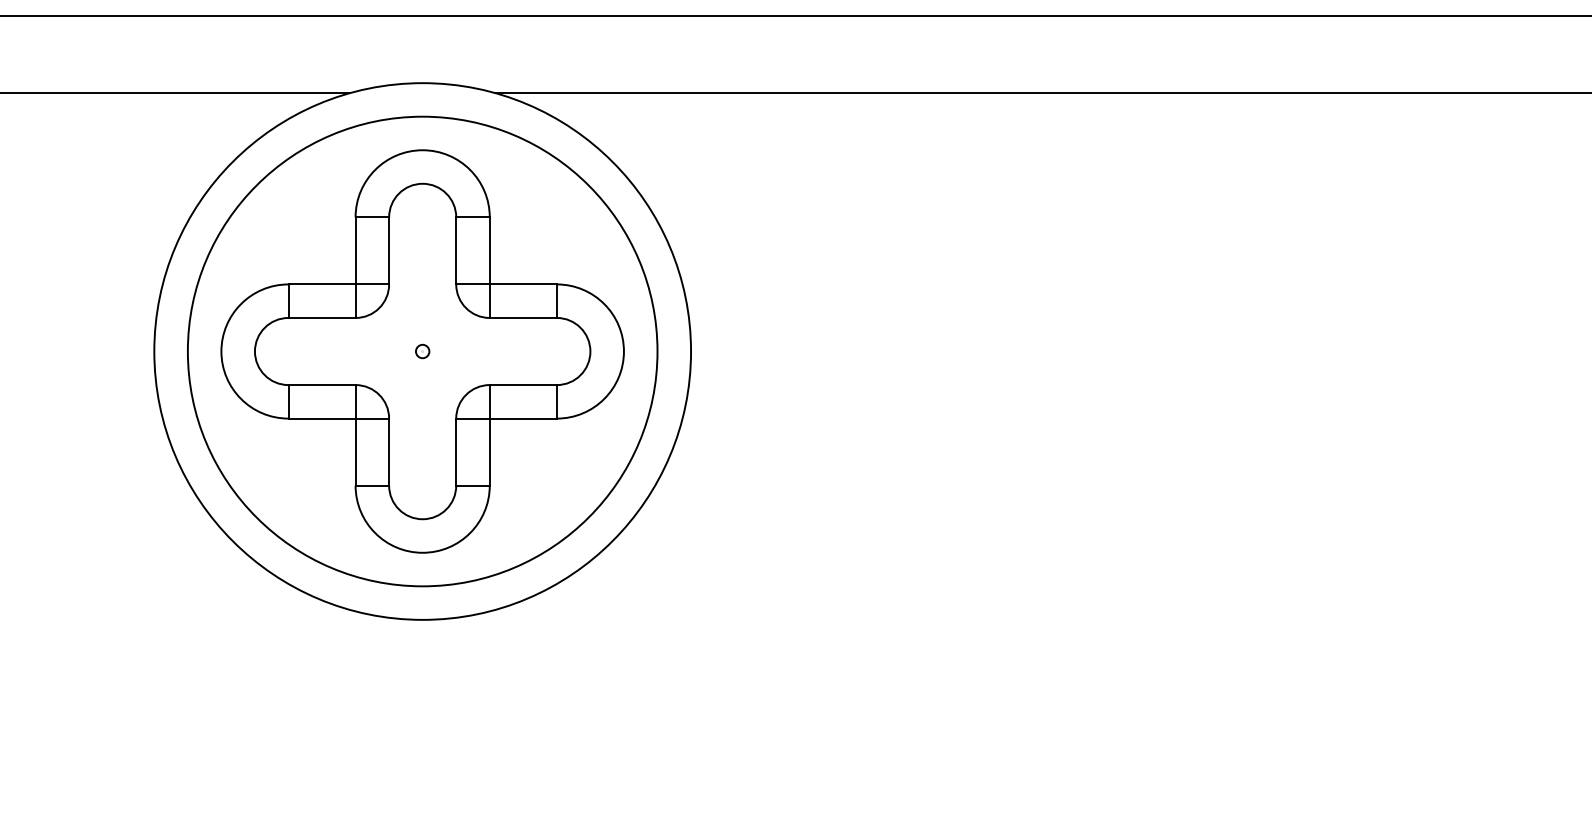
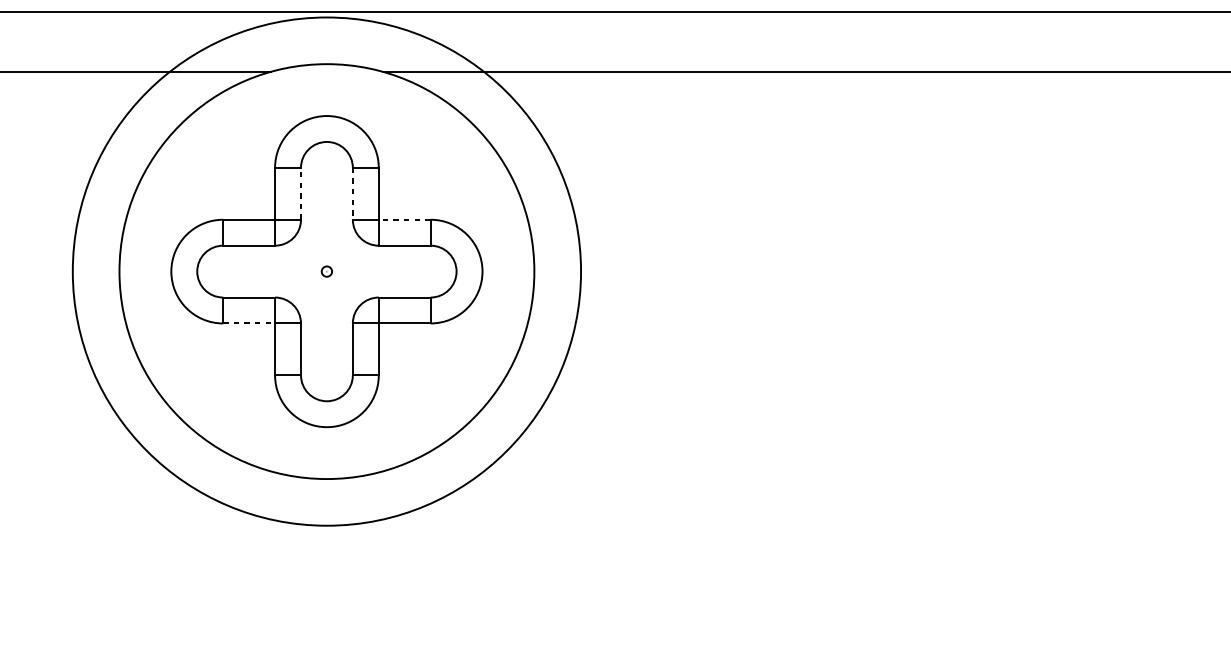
line: (389, 250) -> (301, 193), solid -> dashed
line: (456, 250) -> (353, 193), solid -> dashed
line: (523, 284) -> (404, 219), solid -> dashed
circle: (422, 351) -> (326, 271), size x1.4
line: (322, 418) -> (249, 323), solid -> dashed

